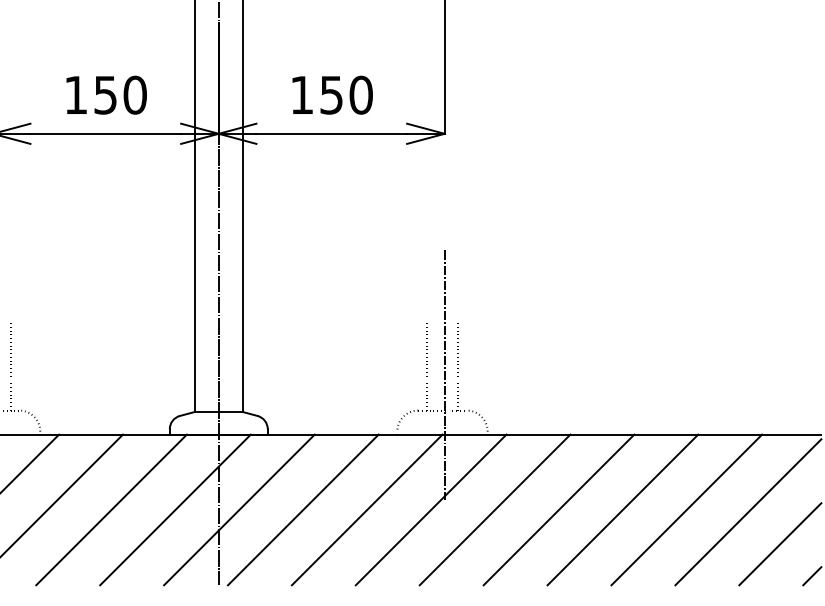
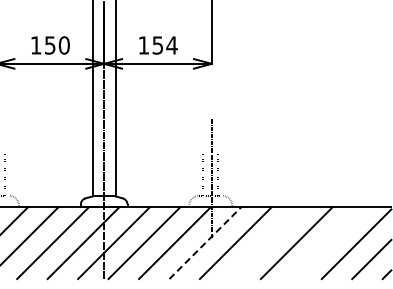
text: (360, 95) -> (171, 45), 150 -> 154
line: (431, 510) -> (205, 243), solid -> dashed
line: (559, 510) -> (266, 243), removed
line: (687, 510) -> (327, 243), removed

